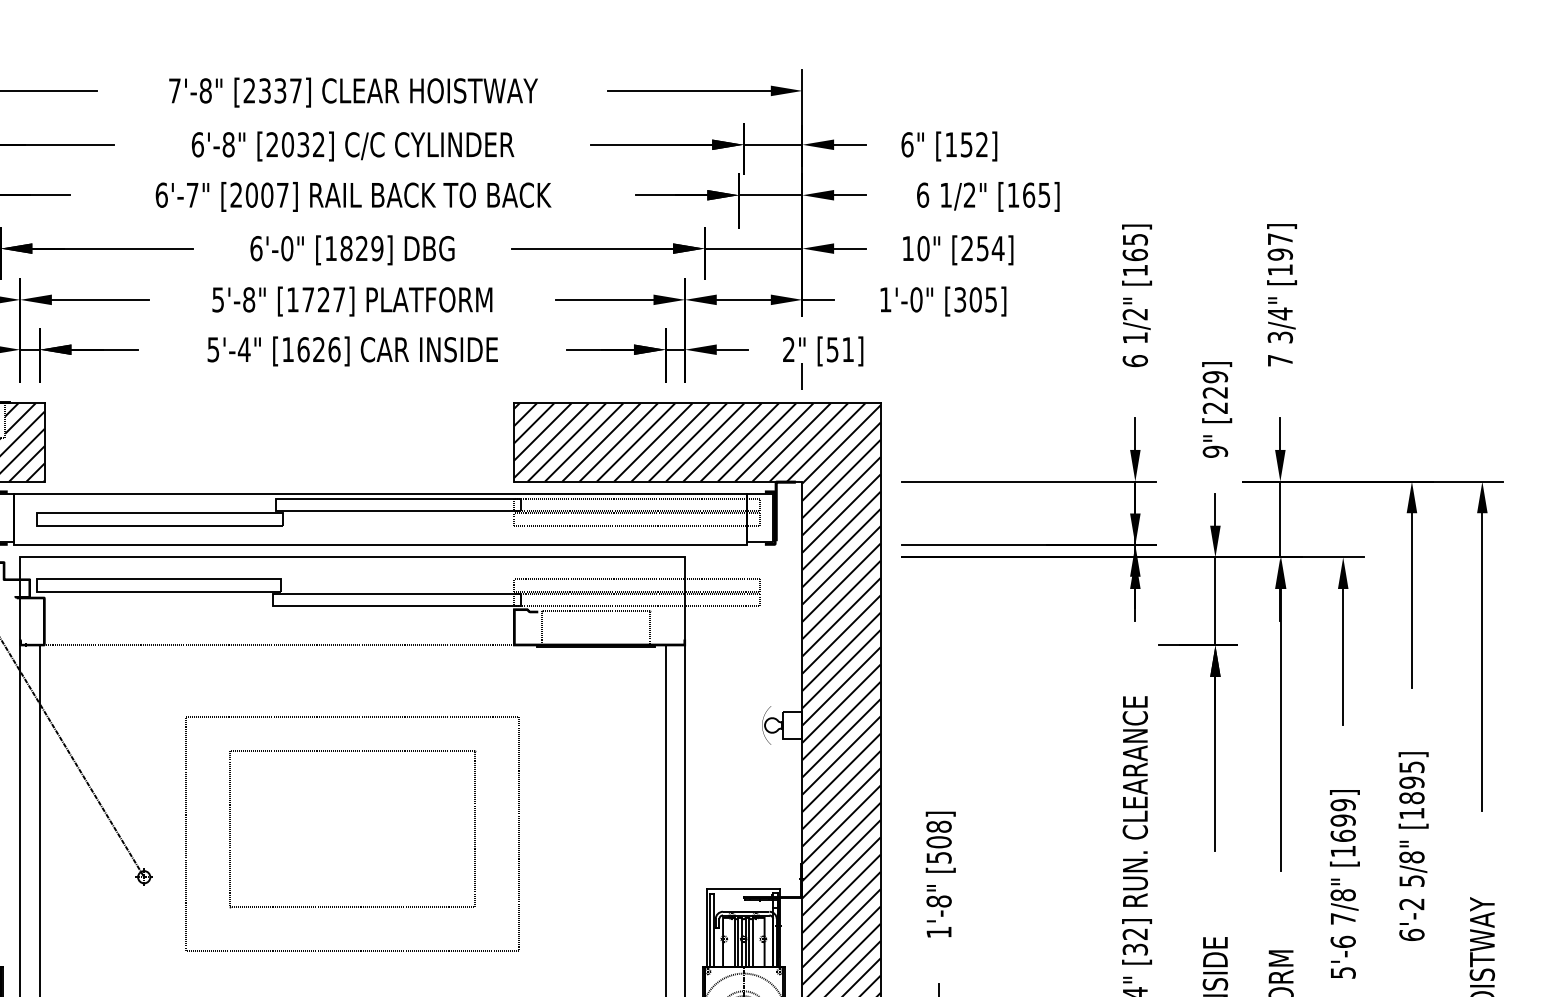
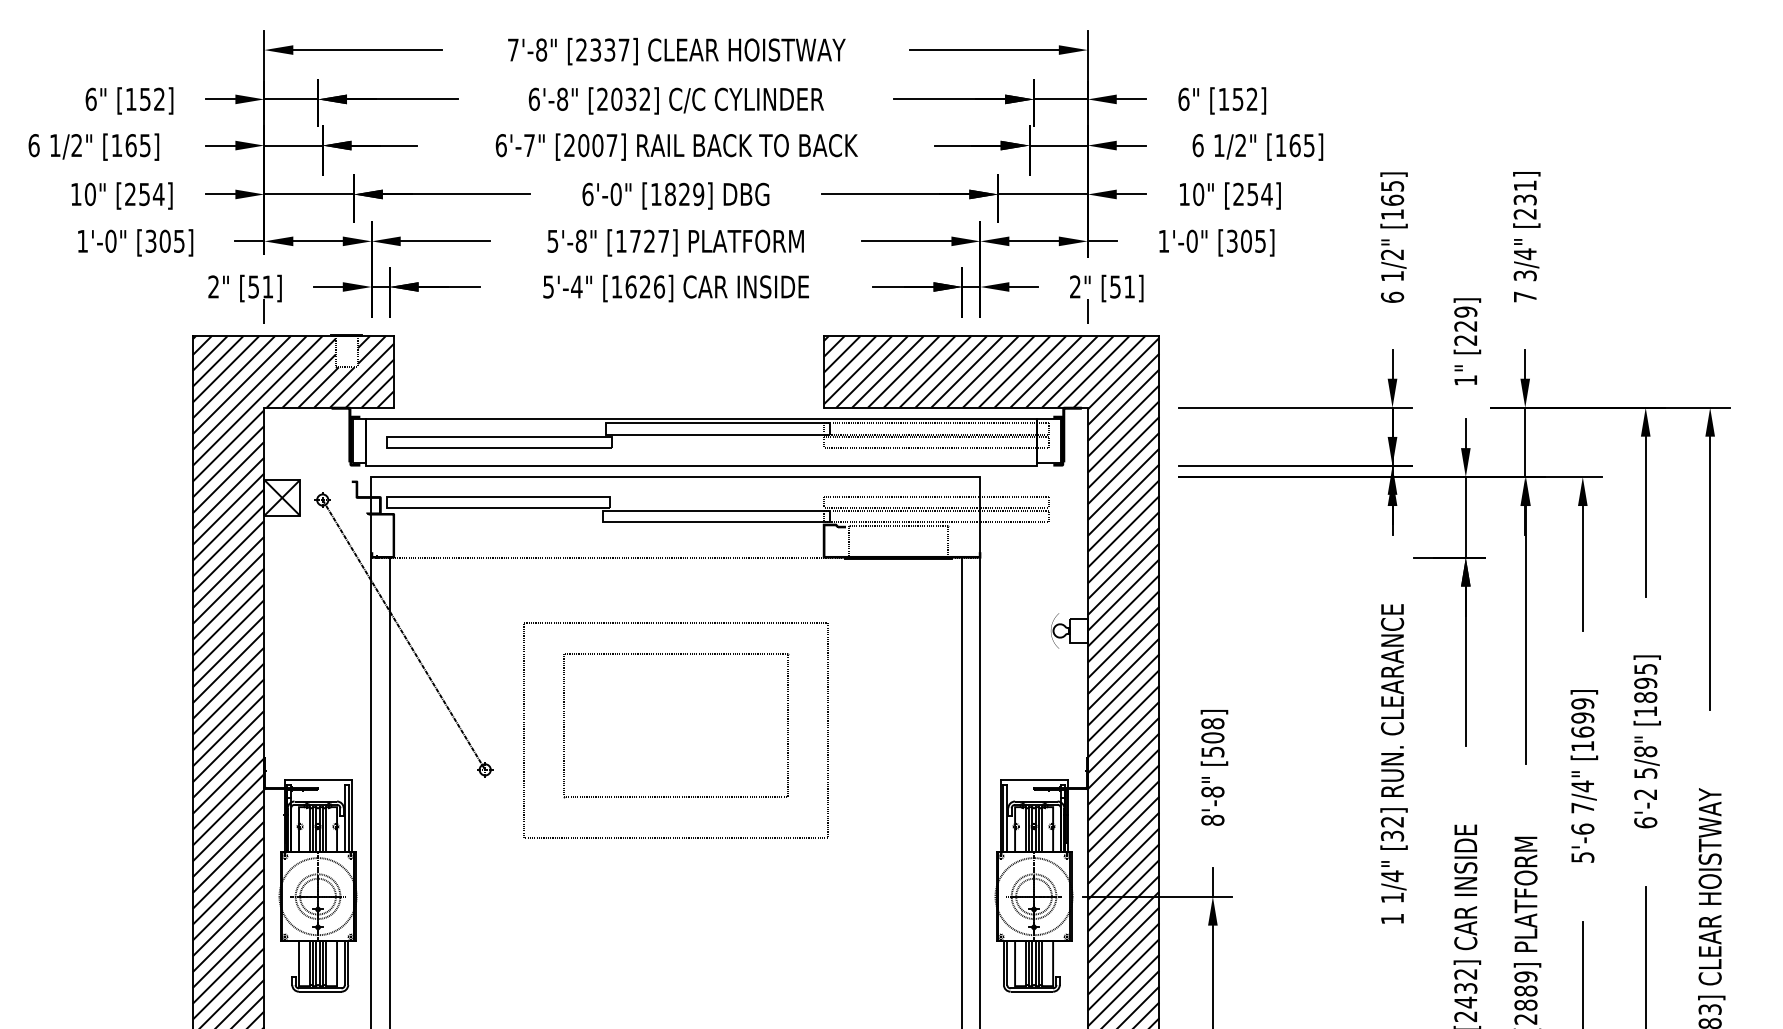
text: (1279, 254) -> (1524, 199), [197] -> [231]
text: (1215, 451) -> (1465, 380), 9" -> 1"
text: (1342, 895) -> (1582, 786), 7/8" -> 7/4"
text: (938, 931) -> (1212, 819), 1'-8" -> 8'-8"

